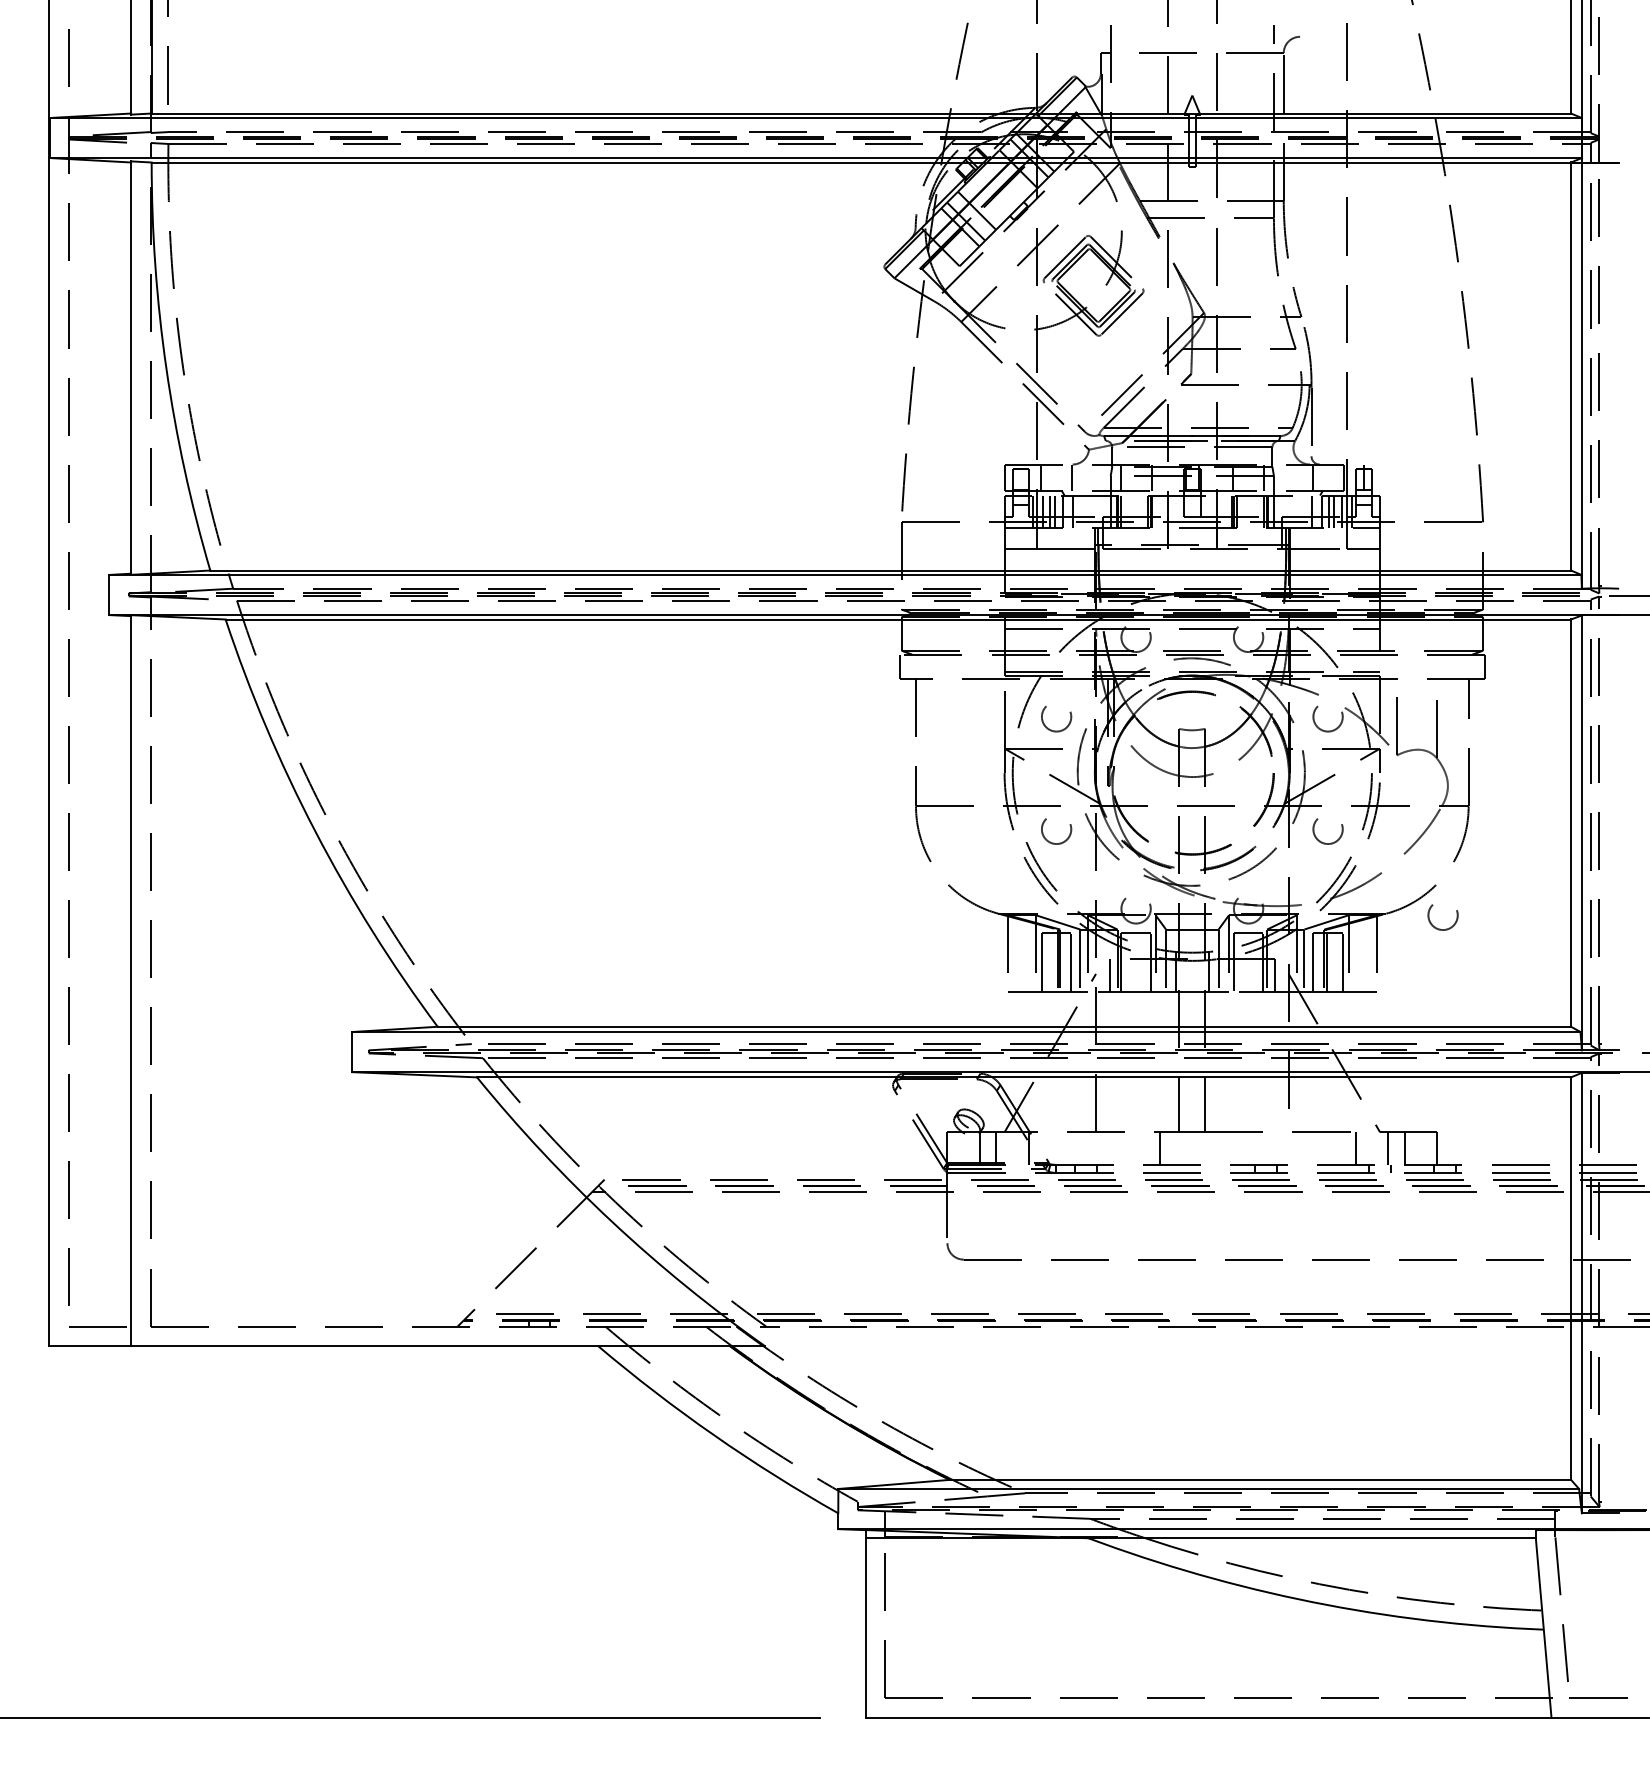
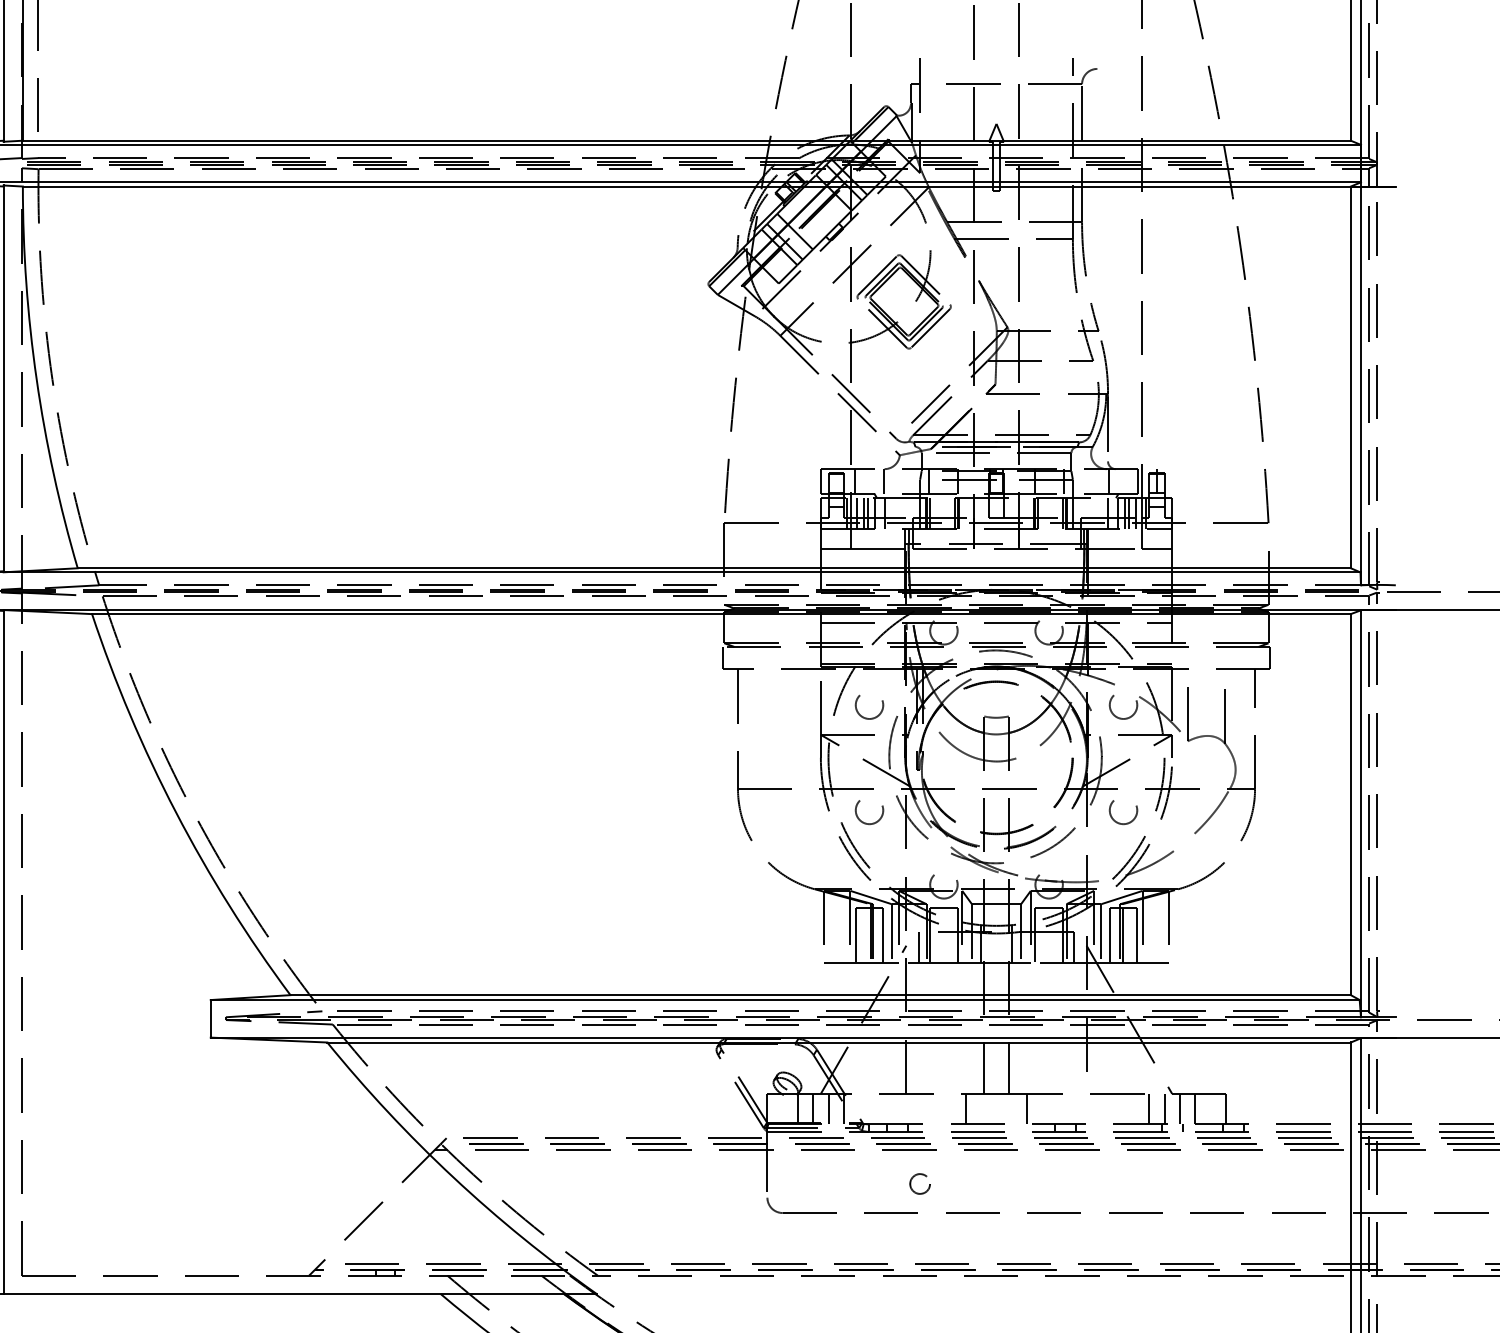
circle: (1442, 917) -> (1230, 892), removed
line: (1012, 1148) -> (828, 1109), added
line: (1224, 1148) -> (1026, 1109), added
line: (1371, 1148) -> (1164, 1109), added
circle: (1110, 1228) -> (919, 1183), added

